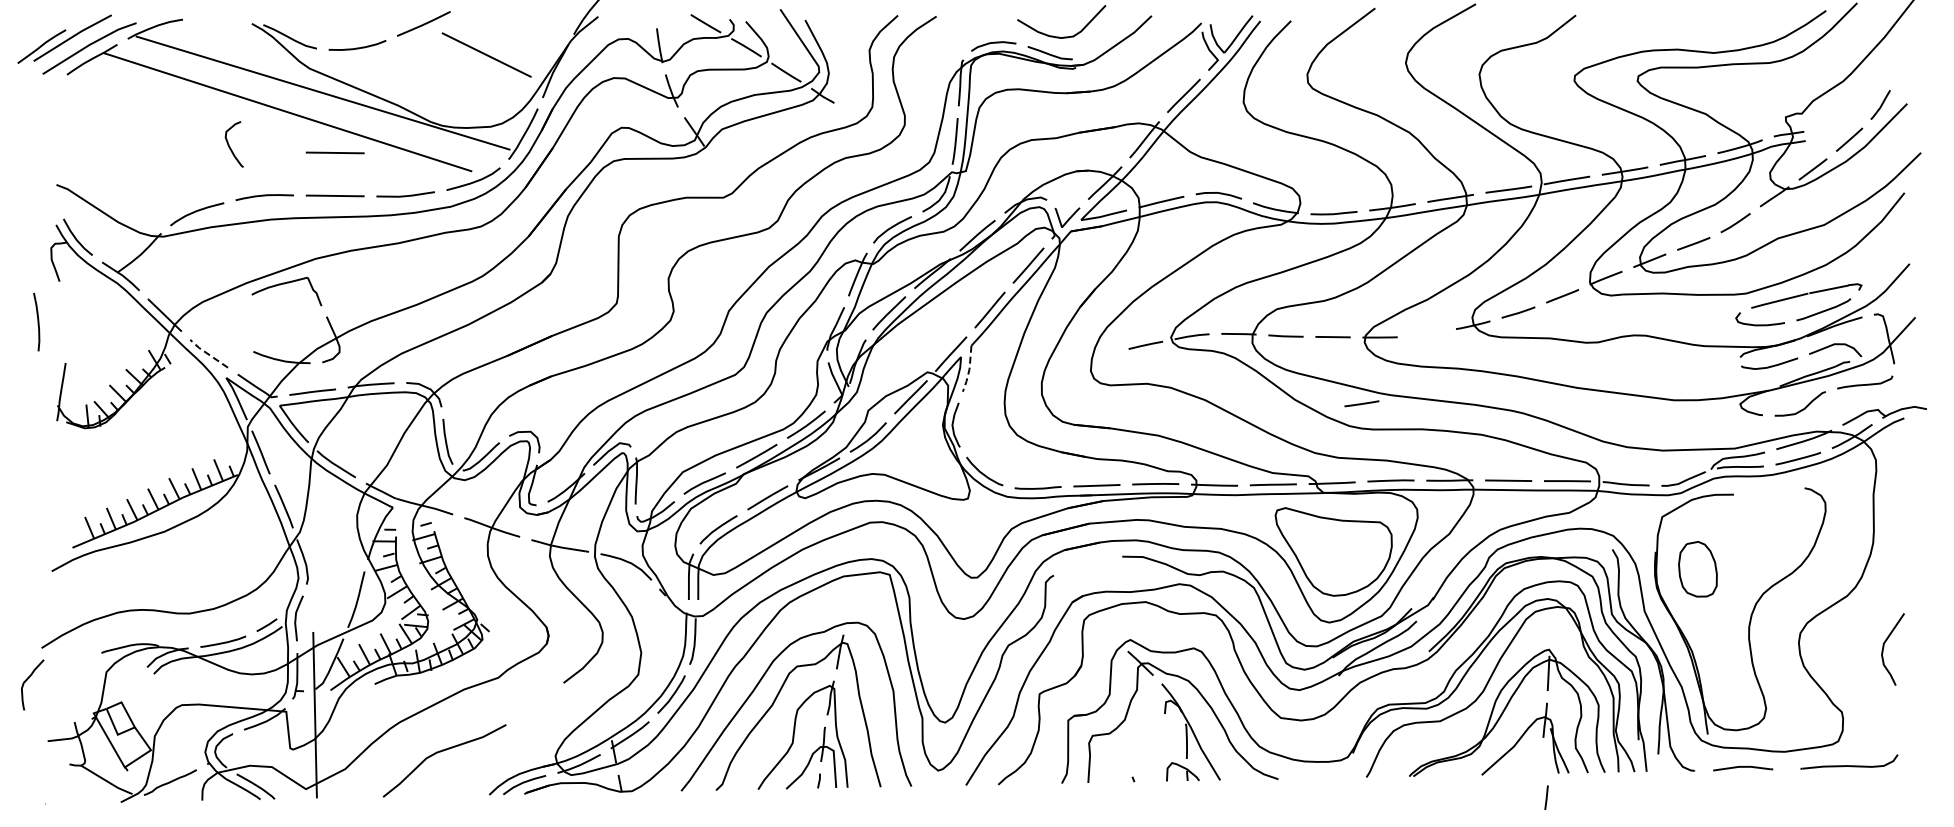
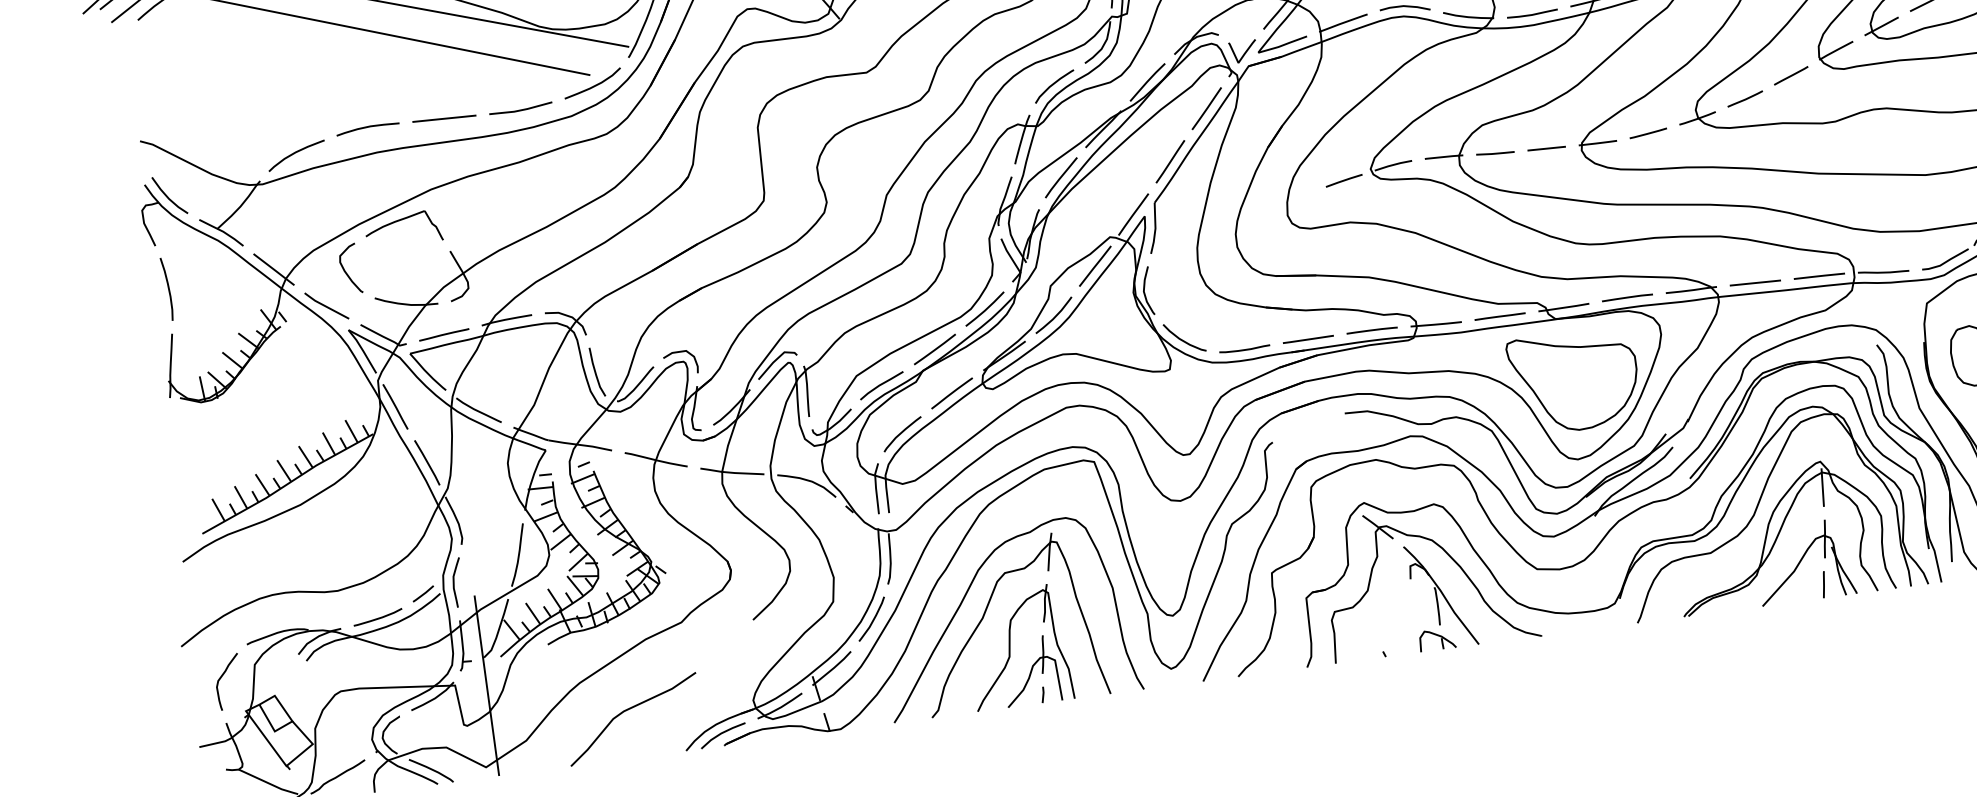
curve: (230, 146) -> (346, 271), moved
line: (334, 152) -> (438, 71), removed
curve: (37, 321) -> (167, 288), moved
line: (207, 353) -> (325, 305), dashed -> solid
line: (969, 370) -> (1155, 229), dashed -> solid
line: (1361, 403) -> (1647, 133), moved
curve: (28, 679) -> (223, 676), moved
line: (1546, 797) -> (1823, 584), moved

